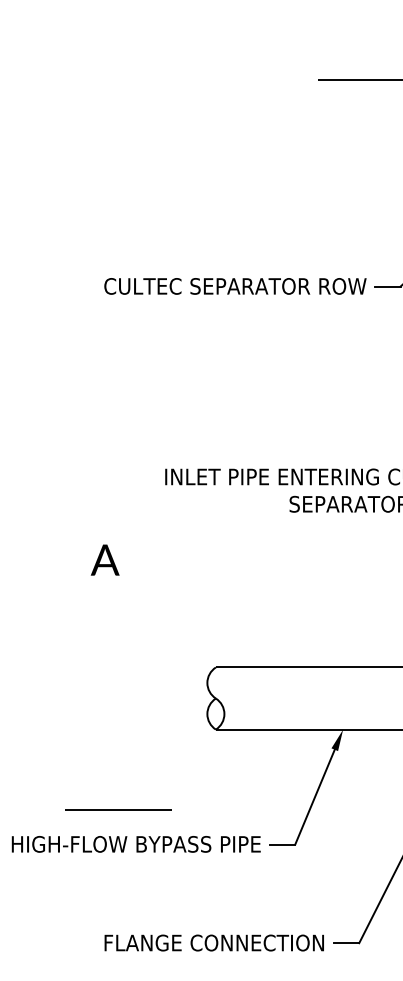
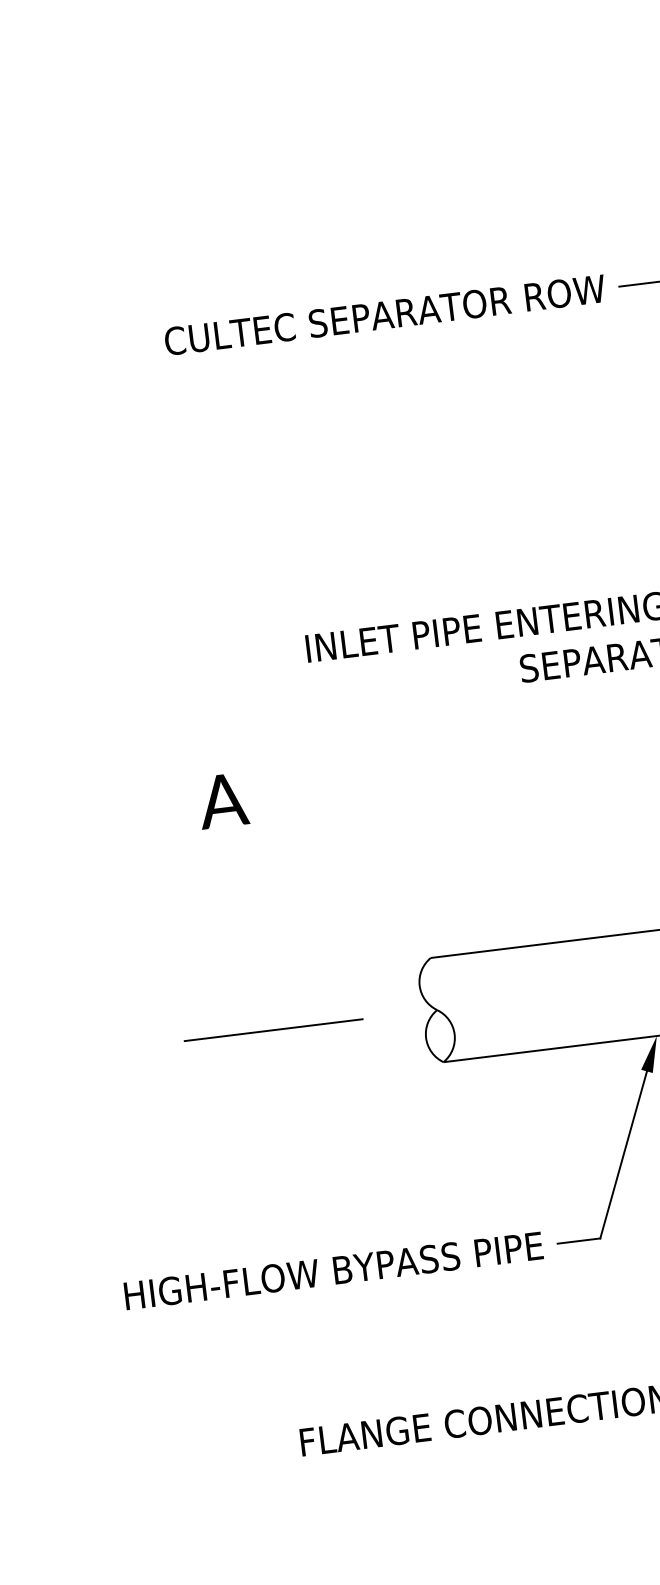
line: (118, 809) -> (273, 1030), moved

